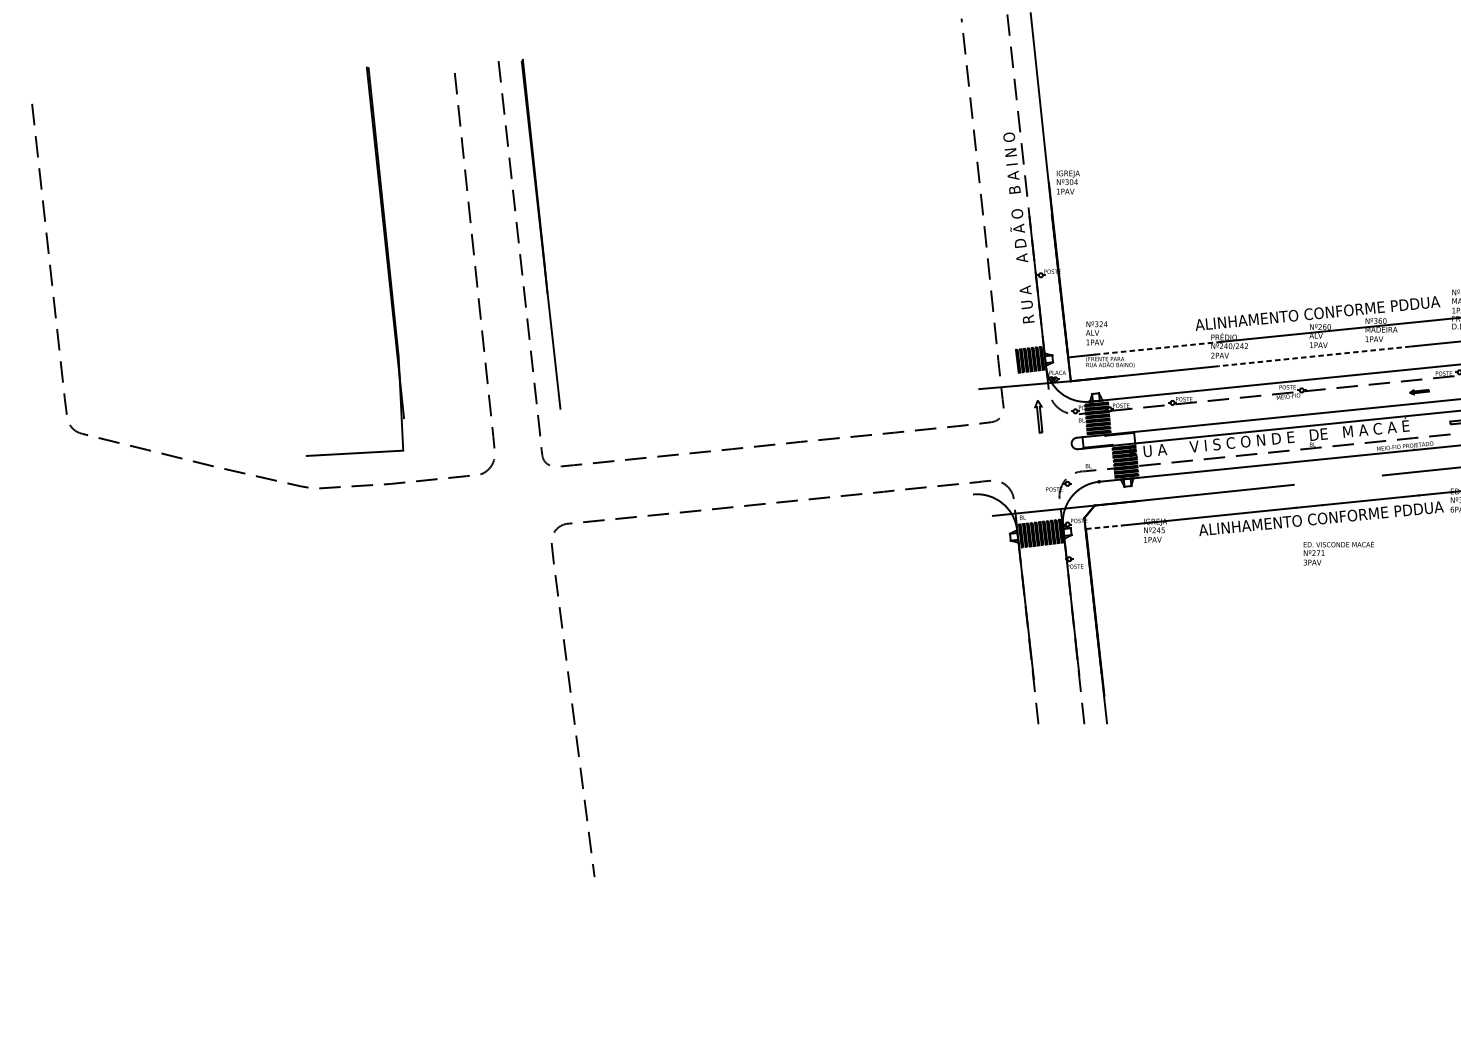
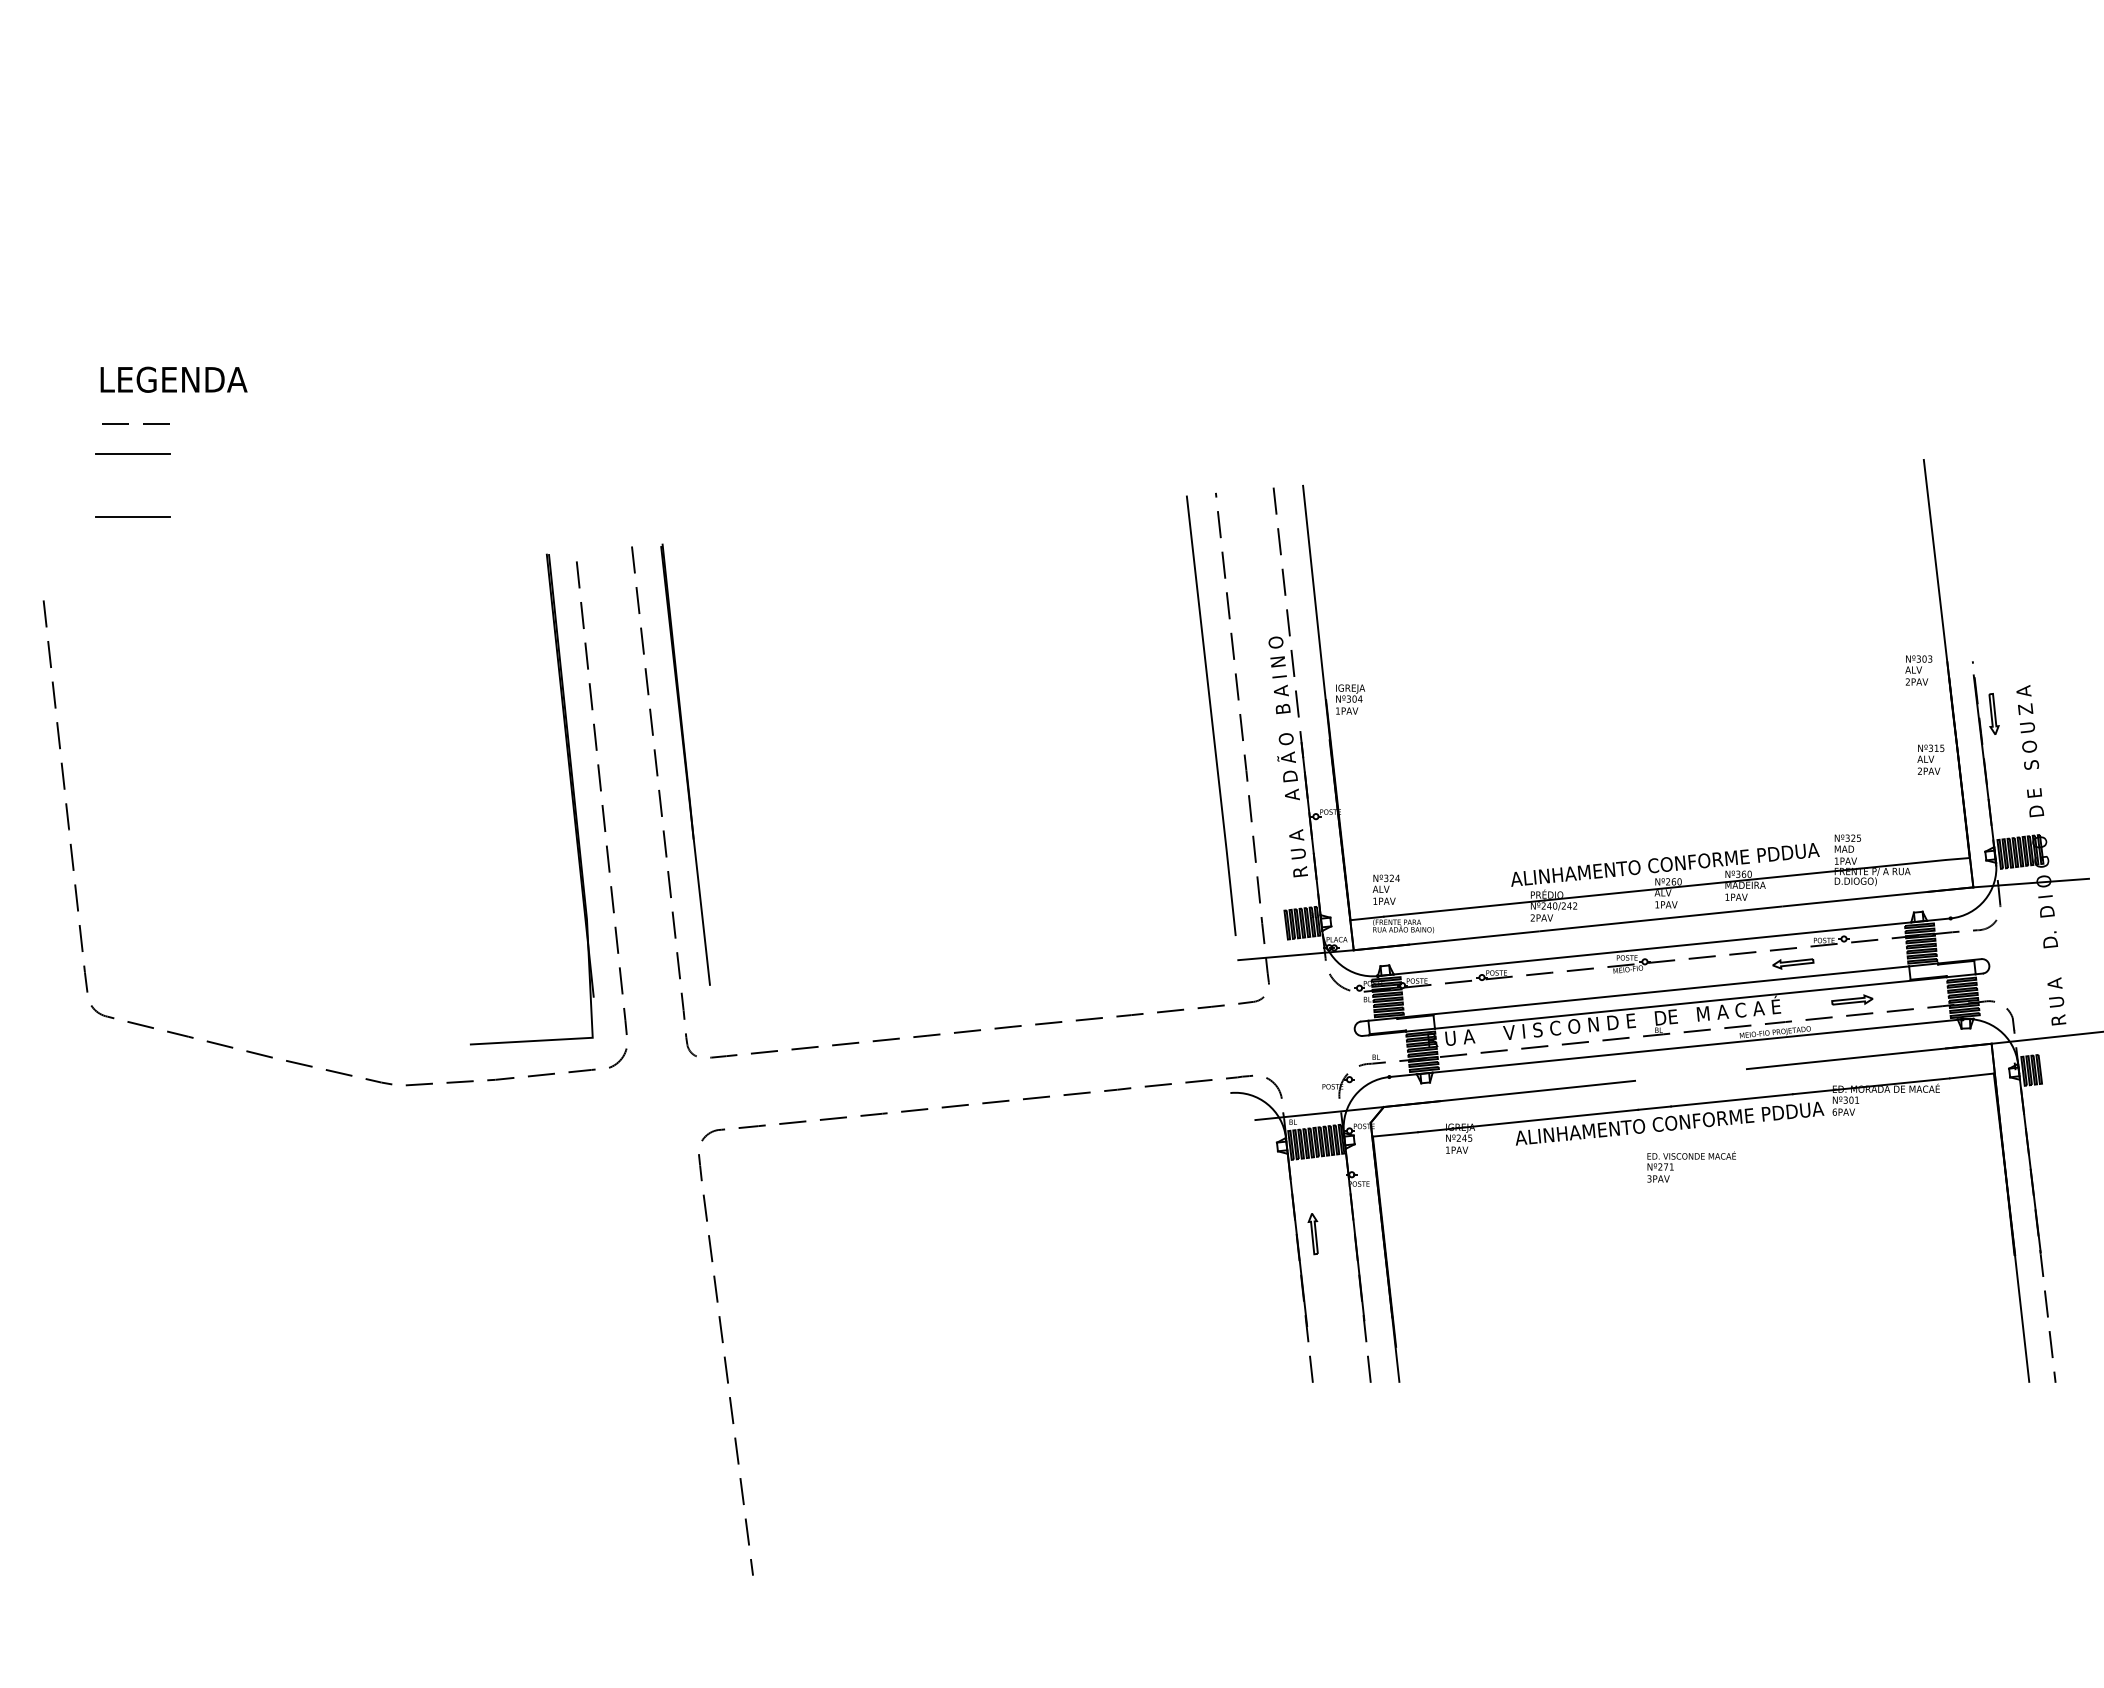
line: (102, 37) -> (132, 516), added
line: (958, 195) -> (1211, 715), added
part: (386, 261) -> (571, 799), moved
line: (1158, 348) -> (1464, 908), dashed -> solid
line: (1314, 356) -> (1661, 918), dashed -> solid
part: (1419, 391) -> (1793, 963), size x1.67
part: (1038, 417) -> (1312, 1234), moved
line: (1103, 527) -> (1395, 1134), dashed -> solid

